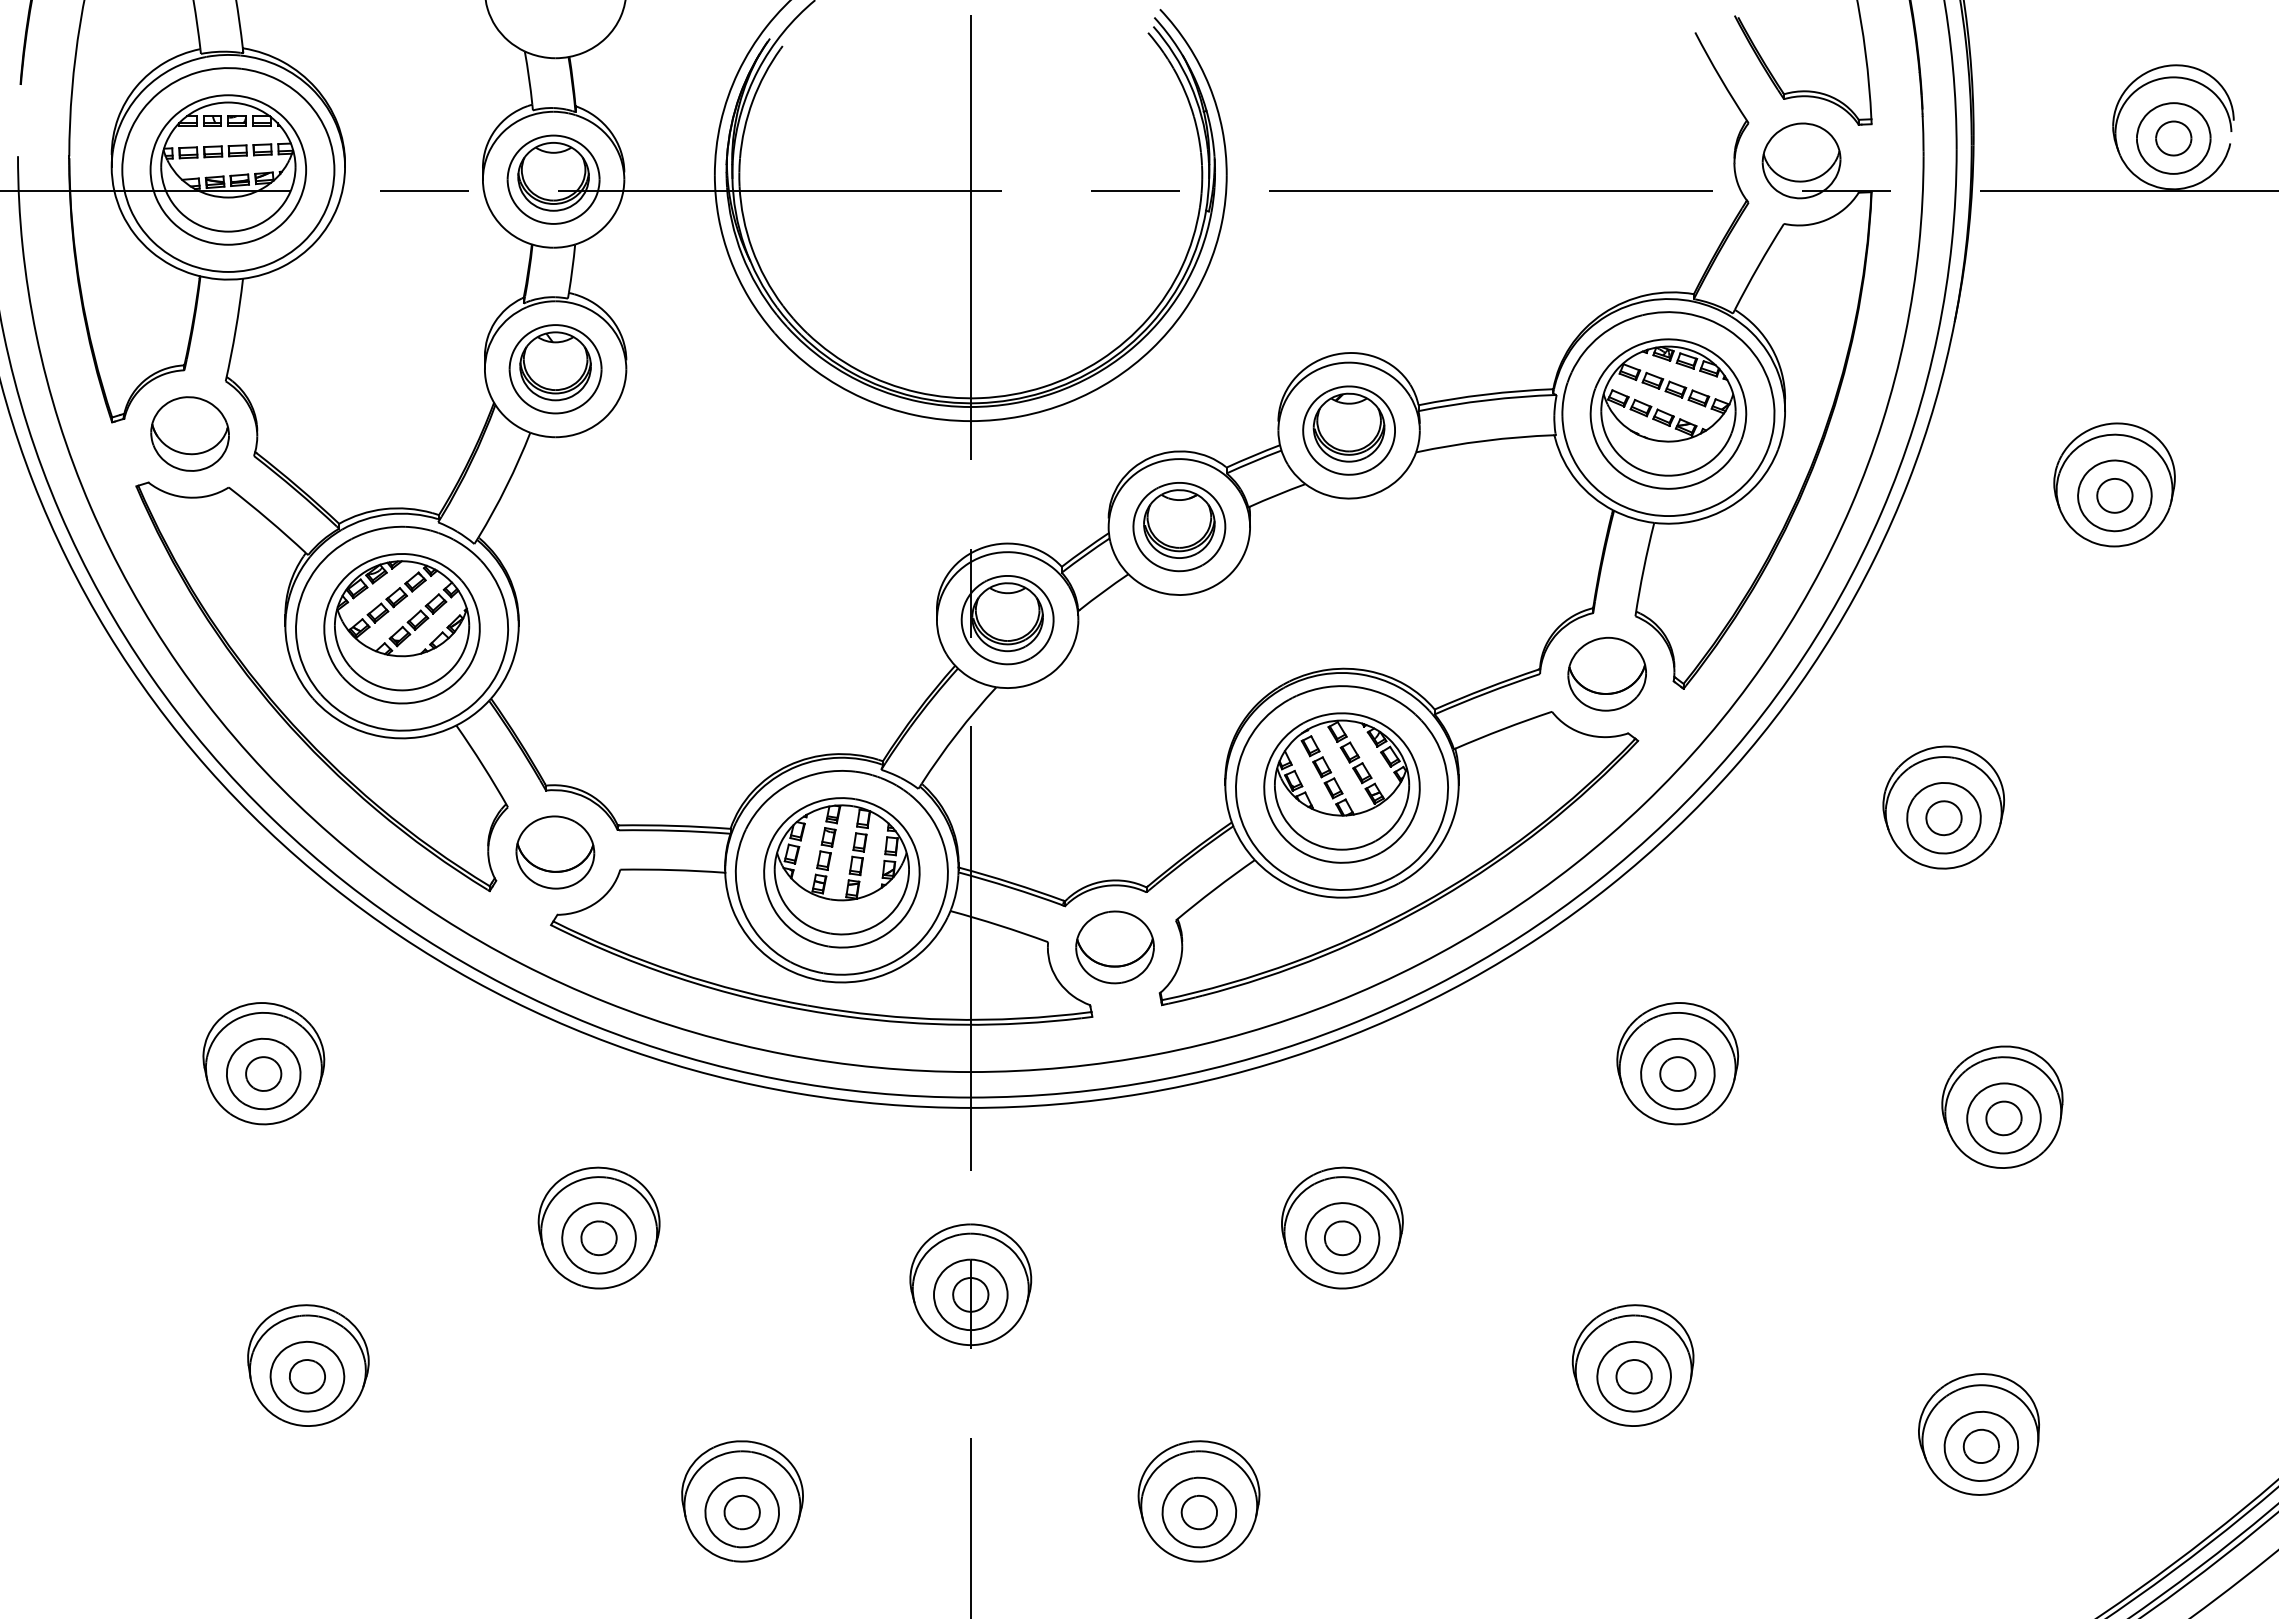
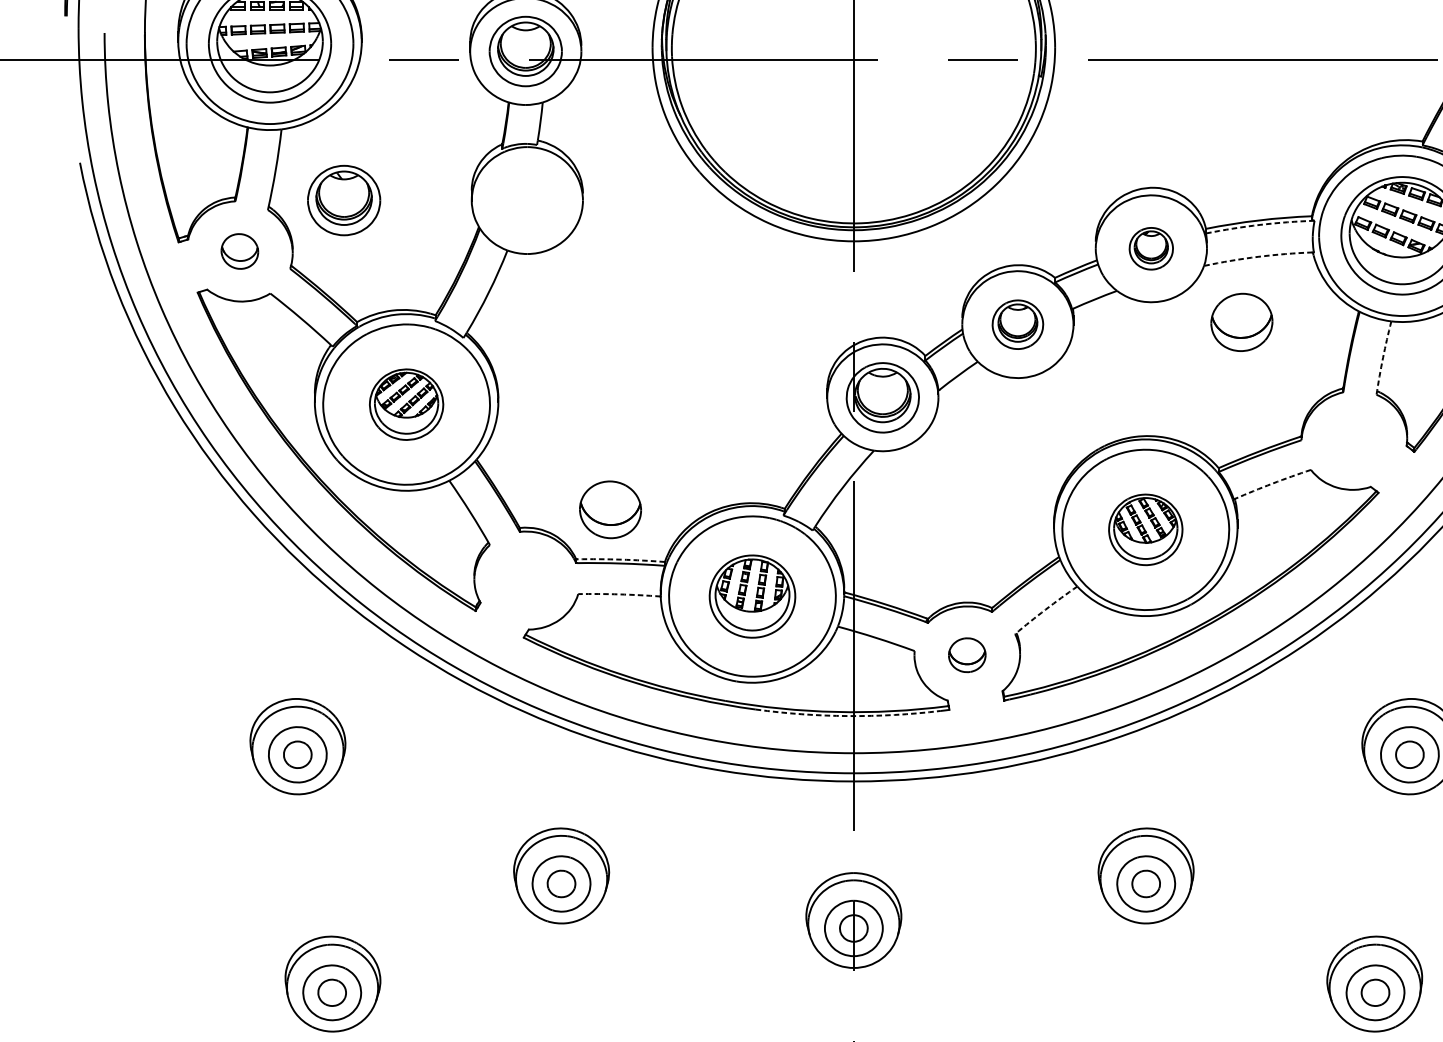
part: (555, 369) -> (344, 200), moved
arc: (1487, 400) -> (1260, 225), solid -> dashed
part: (1348, 430) -> (1150, 248), size x0.6
part: (189, 433) -> (239, 251), size x0.6
arc: (1484, 440) -> (1257, 256), solid -> dashed
part: (1179, 527) -> (1017, 325), size x0.7
arc: (1643, 569) -> (1382, 358), solid -> dashed
part: (401, 628) -> (406, 404), size x0.6
part: (1606, 673) -> (1241, 321), moved
arc: (1503, 729) -> (1272, 483), solid -> dashed
part: (1341, 787) -> (1145, 529), size x0.6
arc: (674, 825) -> (620, 559), solid -> dashed
part: (555, 852) -> (610, 509), moved
arc: (672, 870) -> (619, 594), solid -> dashed
part: (841, 872) -> (752, 596), size x0.7
arc: (1214, 889) -> (1045, 609), solid -> dashed
part: (1114, 947) -> (966, 655), size x0.6
arc: (963, 1024) -> (848, 715), solid -> dashed

